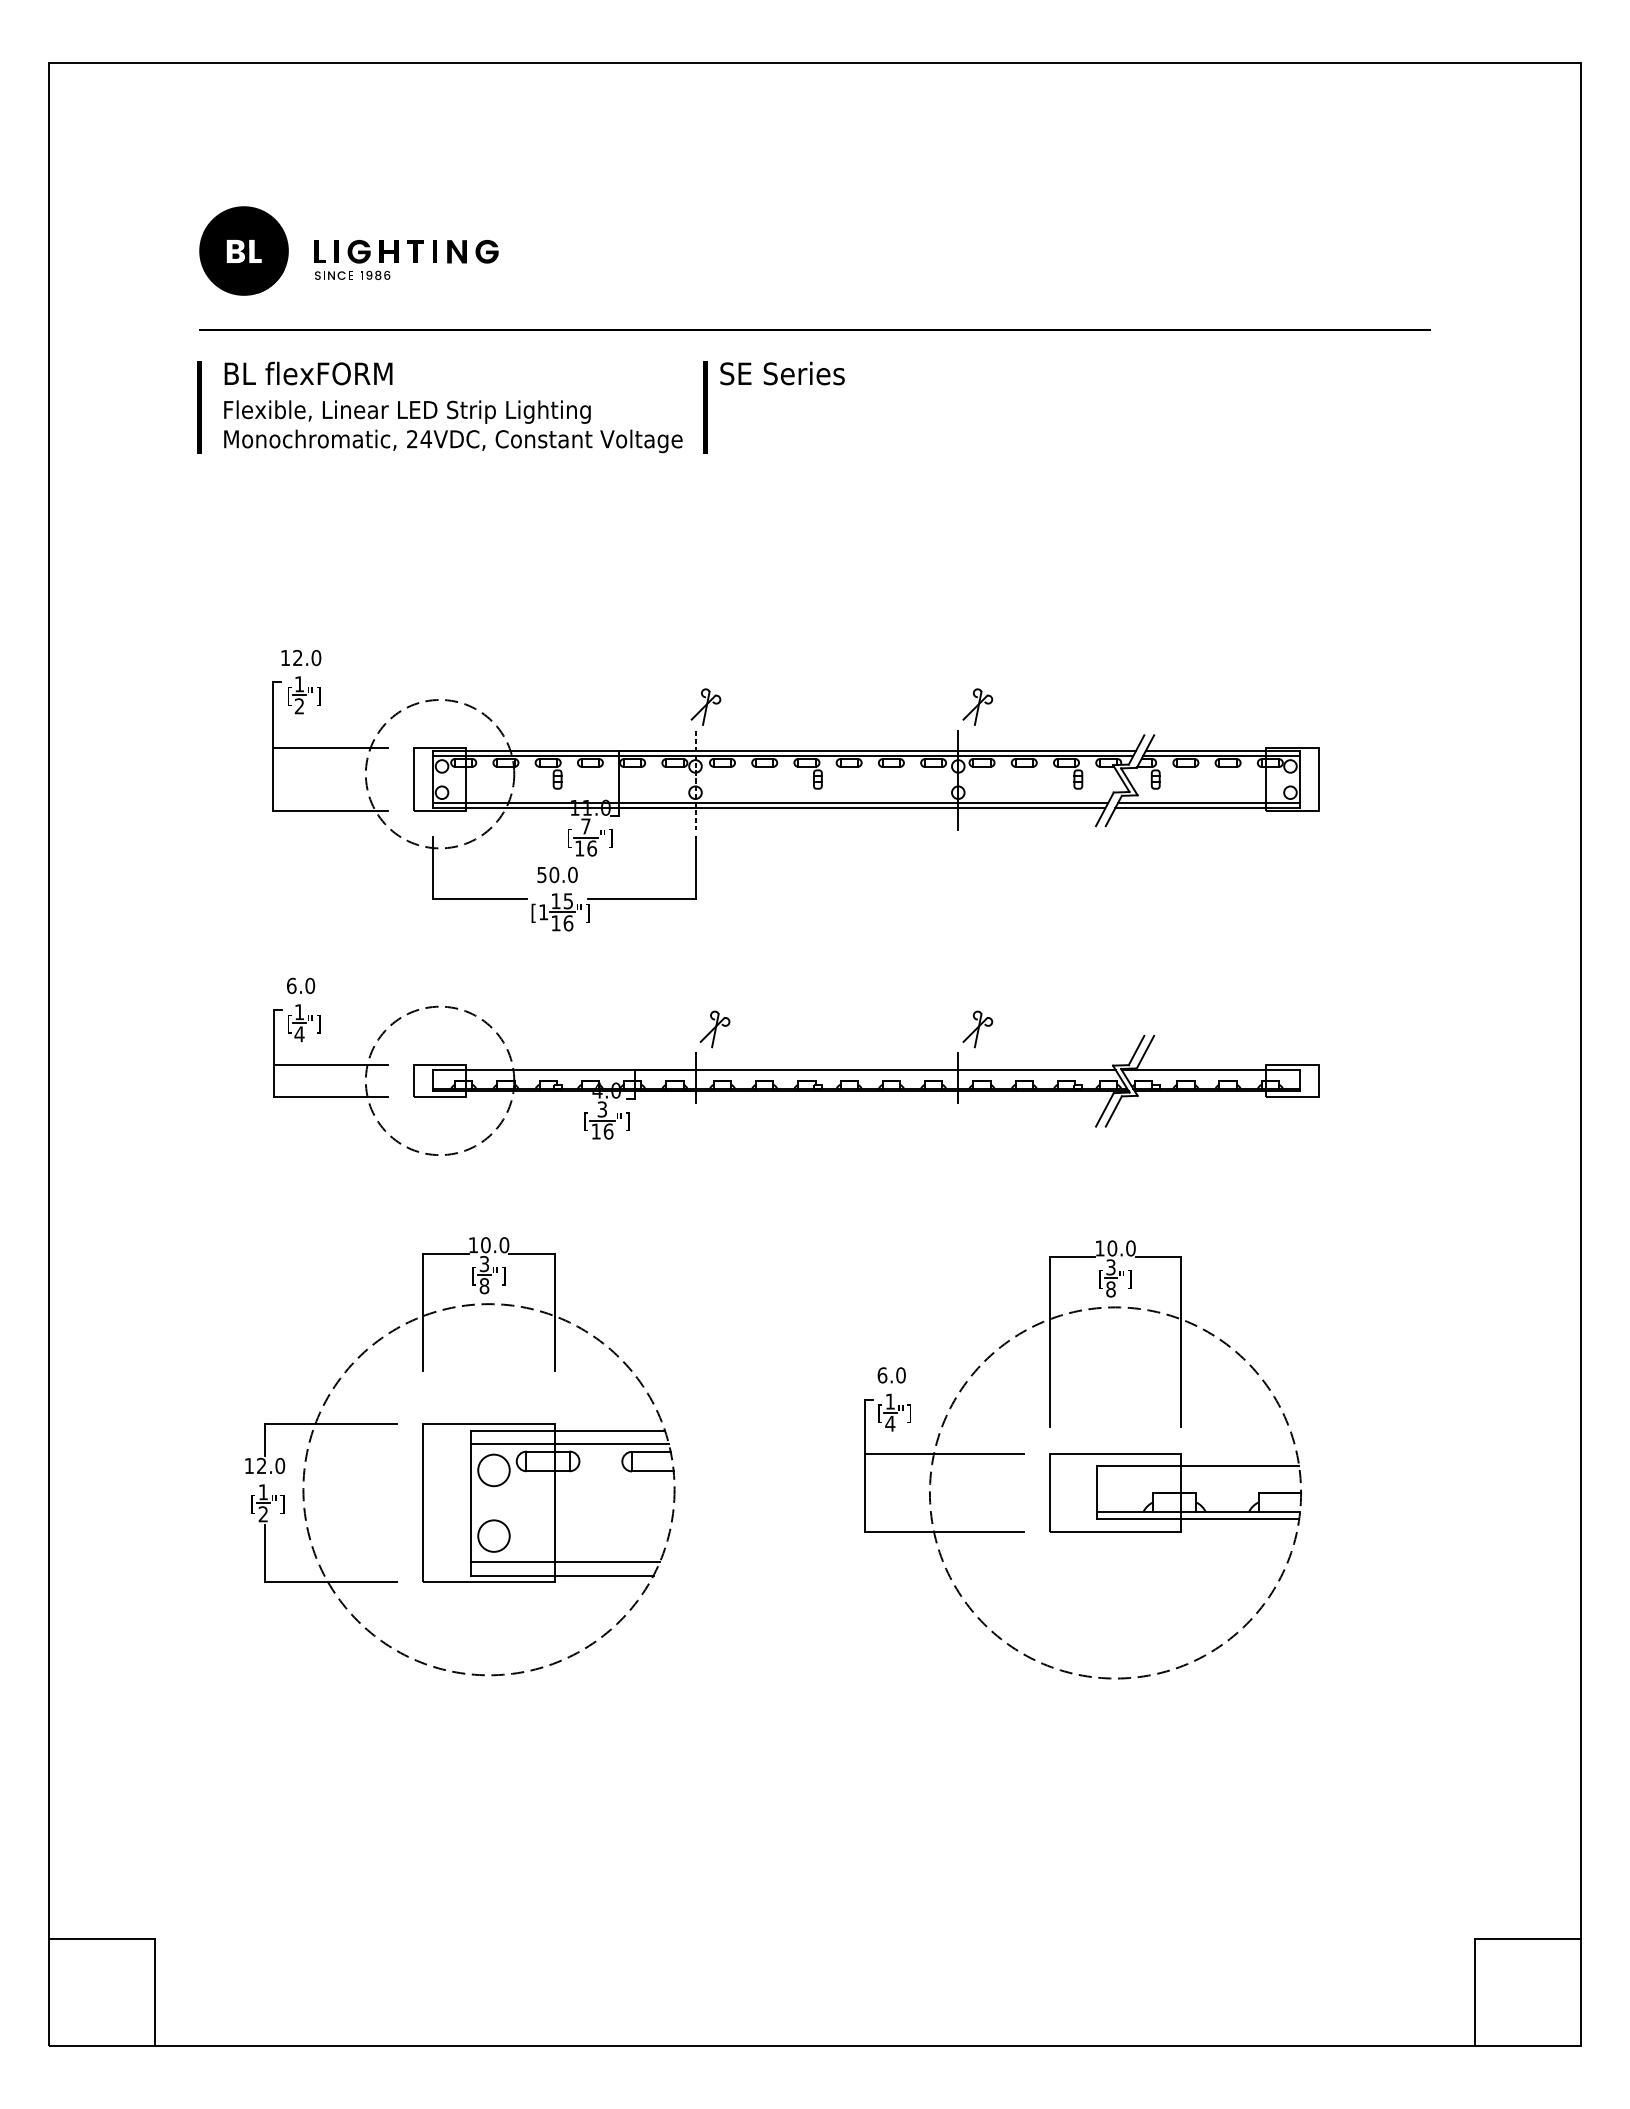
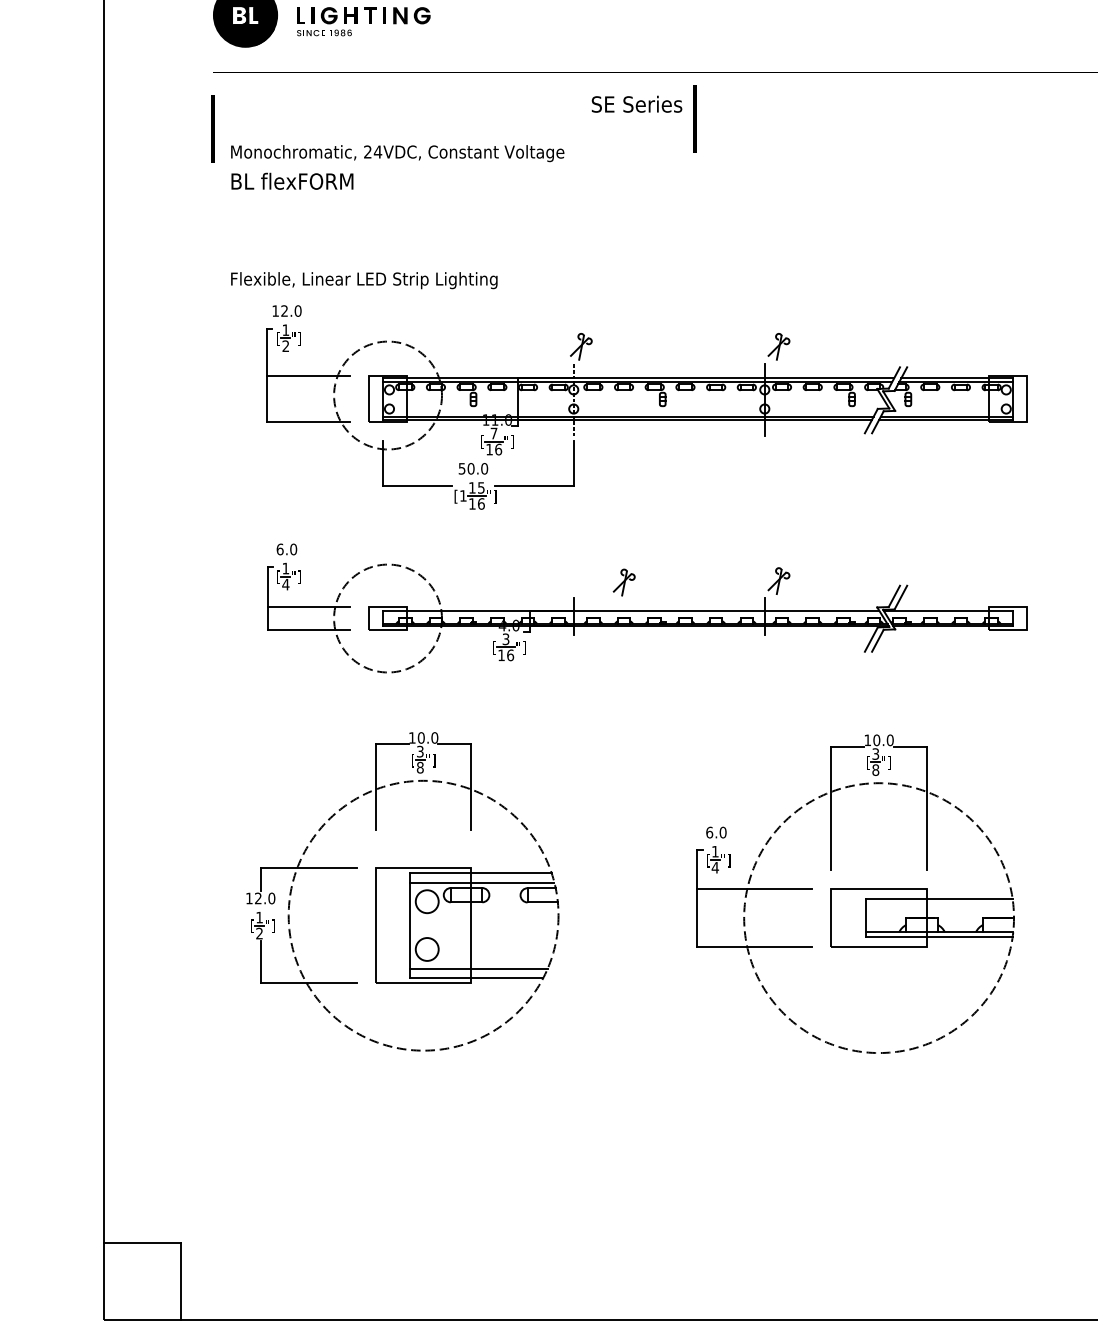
text: (308, 373) -> (292, 181), moved
line: (705, 407) -> (695, 118), moved
text: (407, 411) -> (364, 280), moved
part: (714, 1029) -> (623, 582), moved

